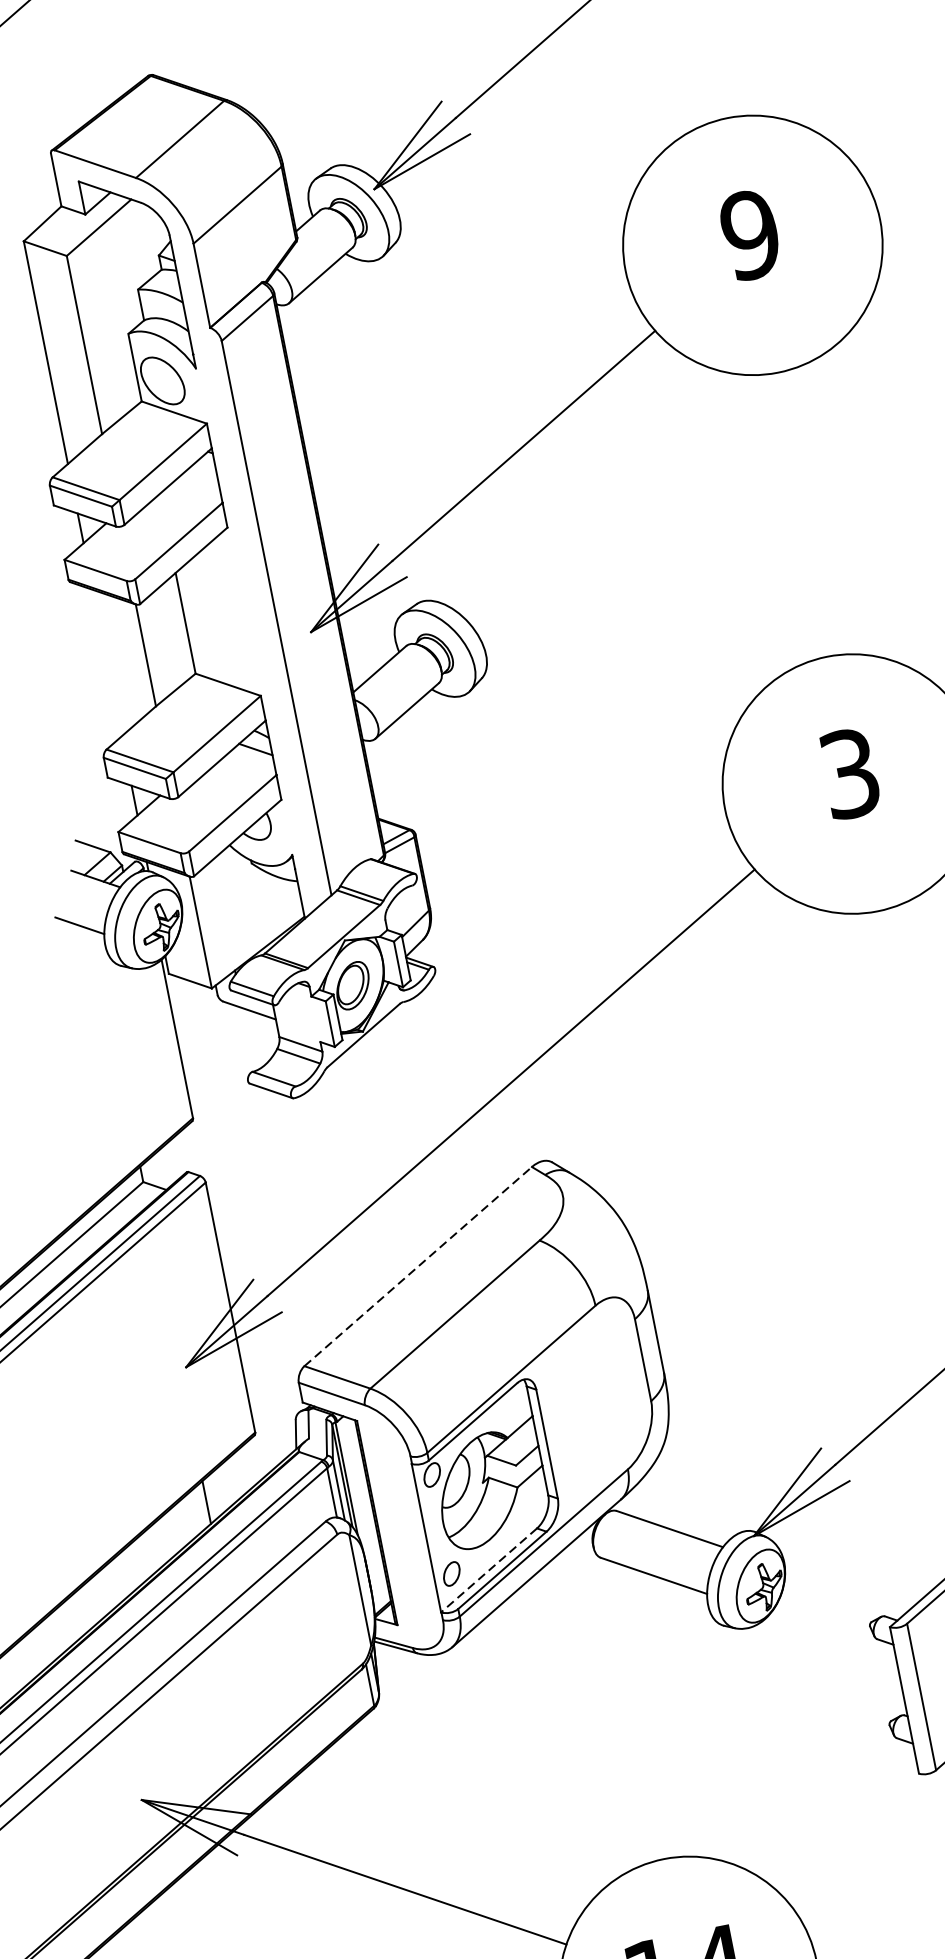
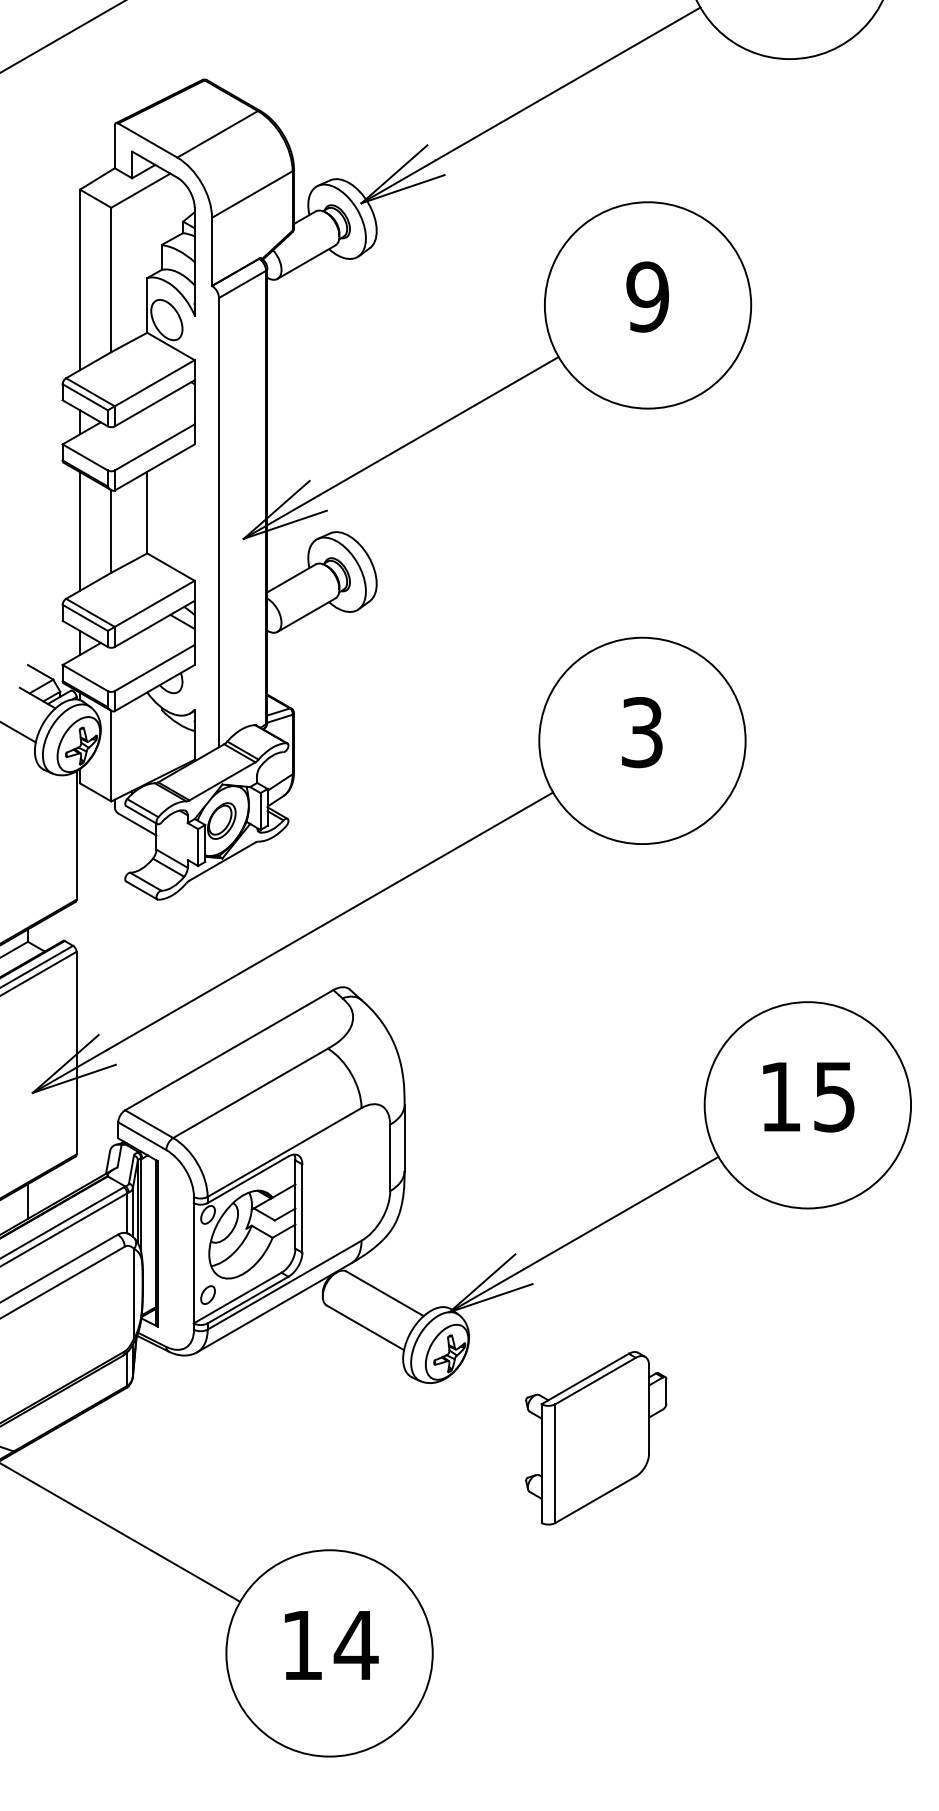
line: (107, 662) -> (80, 531), added
line: (418, 1265) -> (229, 1049), dashed -> solid
line: (488, 1570) -> (237, 1298), dashed -> solid

